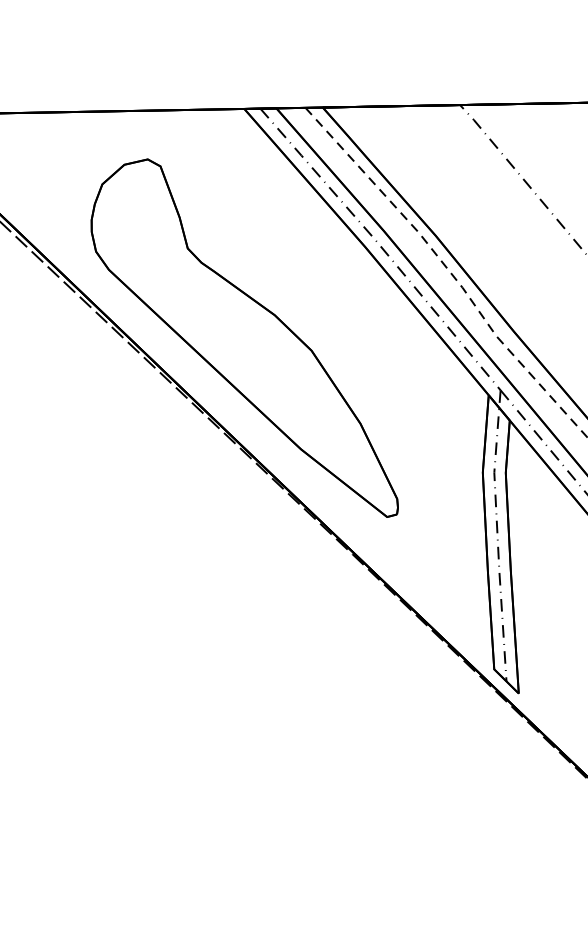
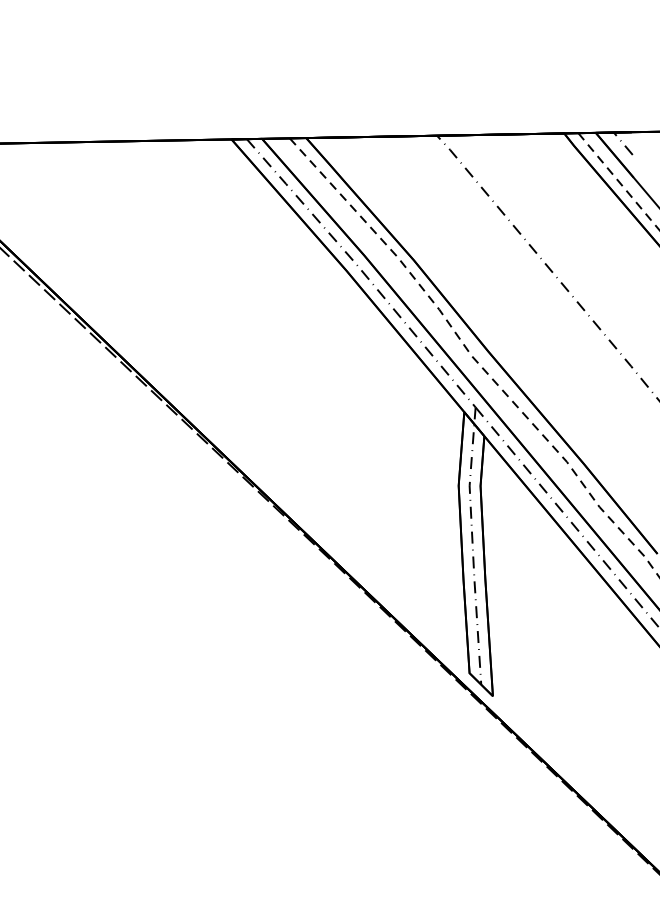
part: (244, 337) -> (231, 357), removed

